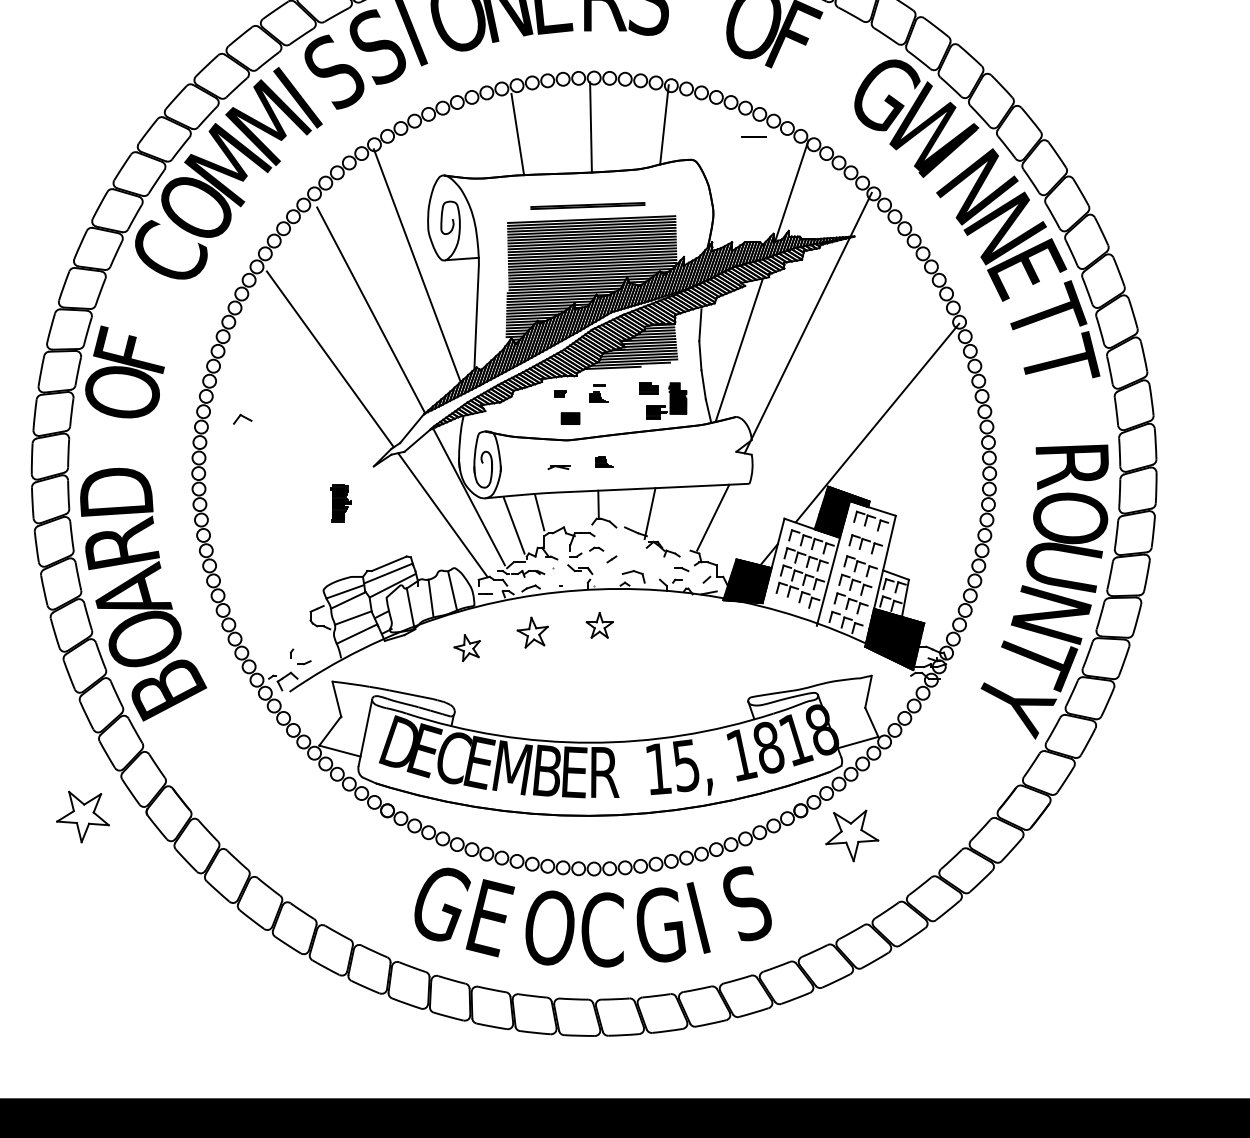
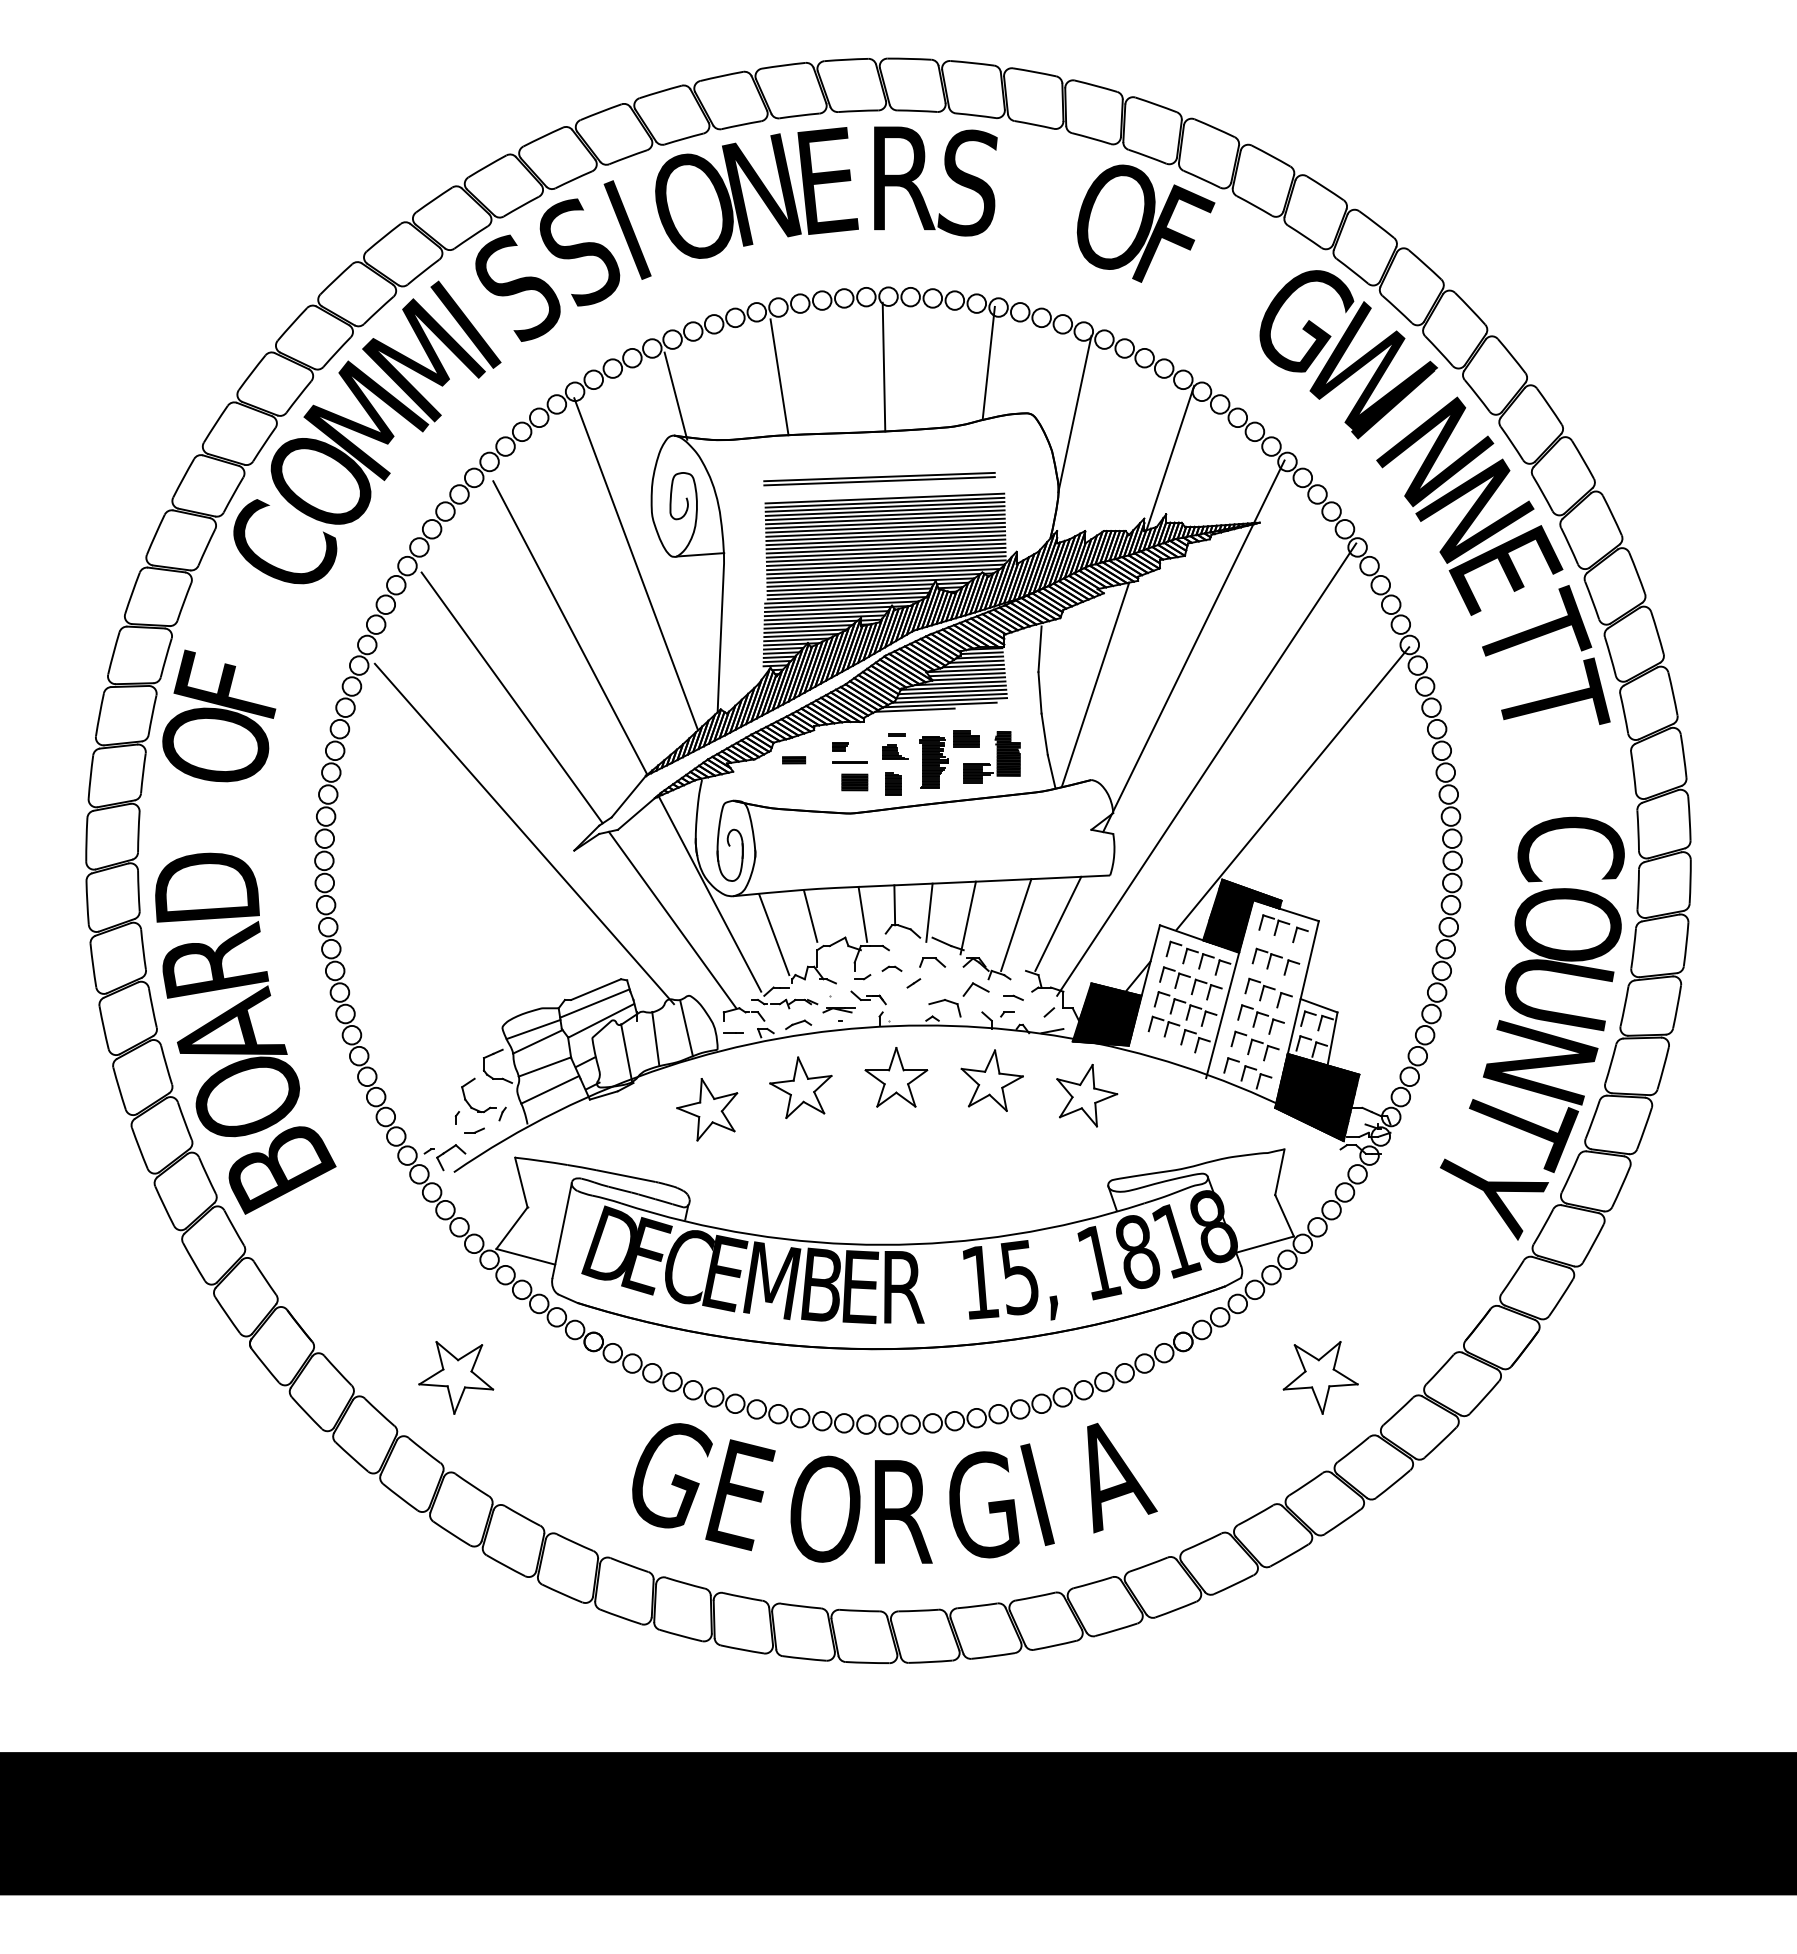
line: (754, 136) -> (849, 762), moved
line: (444, 147) -> (675, 395), added
line: (724, 159) -> (1074, 413), added
part: (587, 206) -> (879, 479), size x1.43
part: (528, 403) -> (794, 760), added
line: (817, 409) -> (1206, 769), added
part: (242, 419) -> (975, 989), moved
part: (597, 419) -> (893, 783), added
line: (338, 454) -> (523, 833), added
part: (604, 461) -> (903, 843), removed
text: (1072, 466) -> (1570, 850), R -> C
part: (559, 467) -> (838, 1010), moved
part: (340, 503) -> (933, 762), moved
line: (622, 509) -> (929, 912), added
line: (575, 510) -> (862, 913), added
line: (683, 518) -> (1016, 924), added
part: (625, 544) -> (932, 962), added
part: (599, 625) -> (896, 1077), size x1.67
part: (666, 627) -> (991, 1080), added
part: (532, 632) -> (800, 1087), size x1.43
part: (733, 638) -> (1087, 1095), added
part: (313, 646) -> (488, 1107), added
part: (467, 647) -> (707, 1109), size x1.67
part: (83, 816) -> (456, 1377), moved
part: (852, 835) -> (1320, 1377), moved
text: (752, 905) -> (1114, 1477), S -> A
text: (603, 929) -> (901, 1511), C -> R

